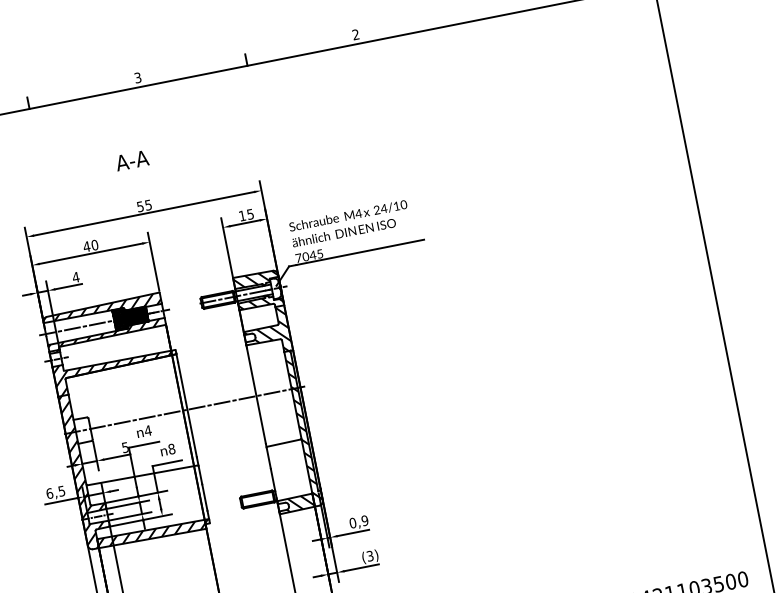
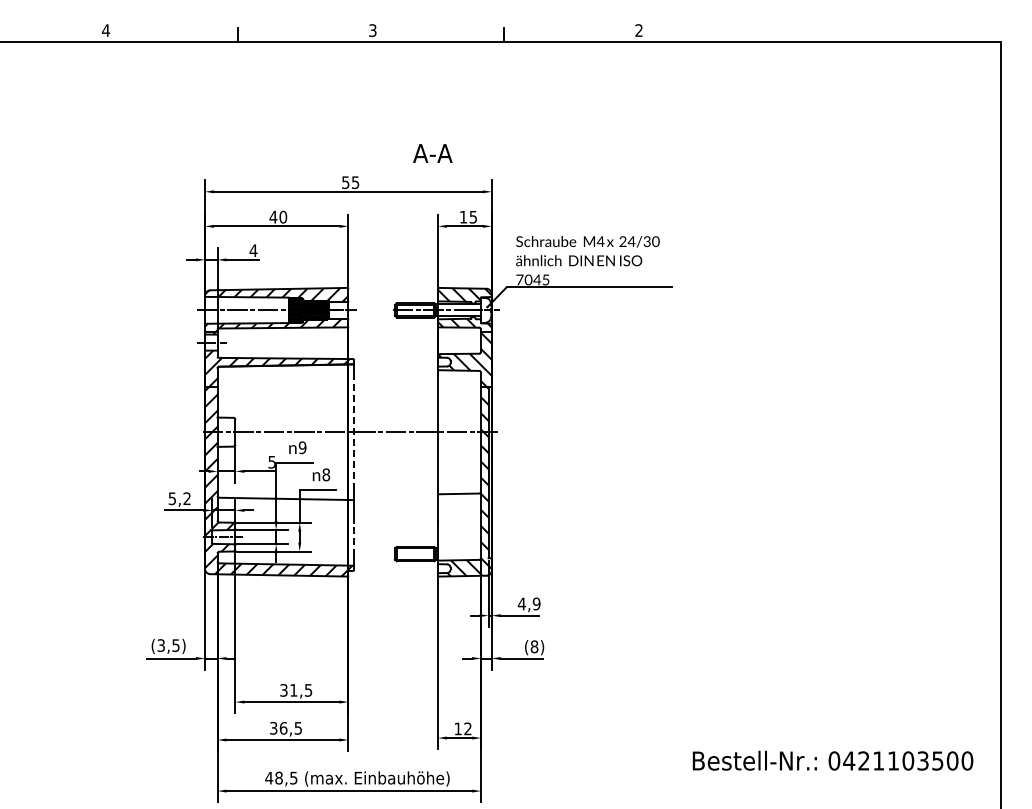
text: (131, 160) -> (432, 153), moved
text: (396, 206) -> (646, 241), 24/10 -> 24/30
line: (187, 410) -> (353, 432), solid -> dashed
text: (147, 430) -> (302, 447), 4 -> 9
text: (55, 492) -> (179, 498), 6,5 -> 5,2
line: (204, 497) -> (353, 539), solid -> dashed
text: (352, 522) -> (521, 603), 0,9 -> 4,9
text: (370, 555) -> (534, 646), (3) -> (8)

